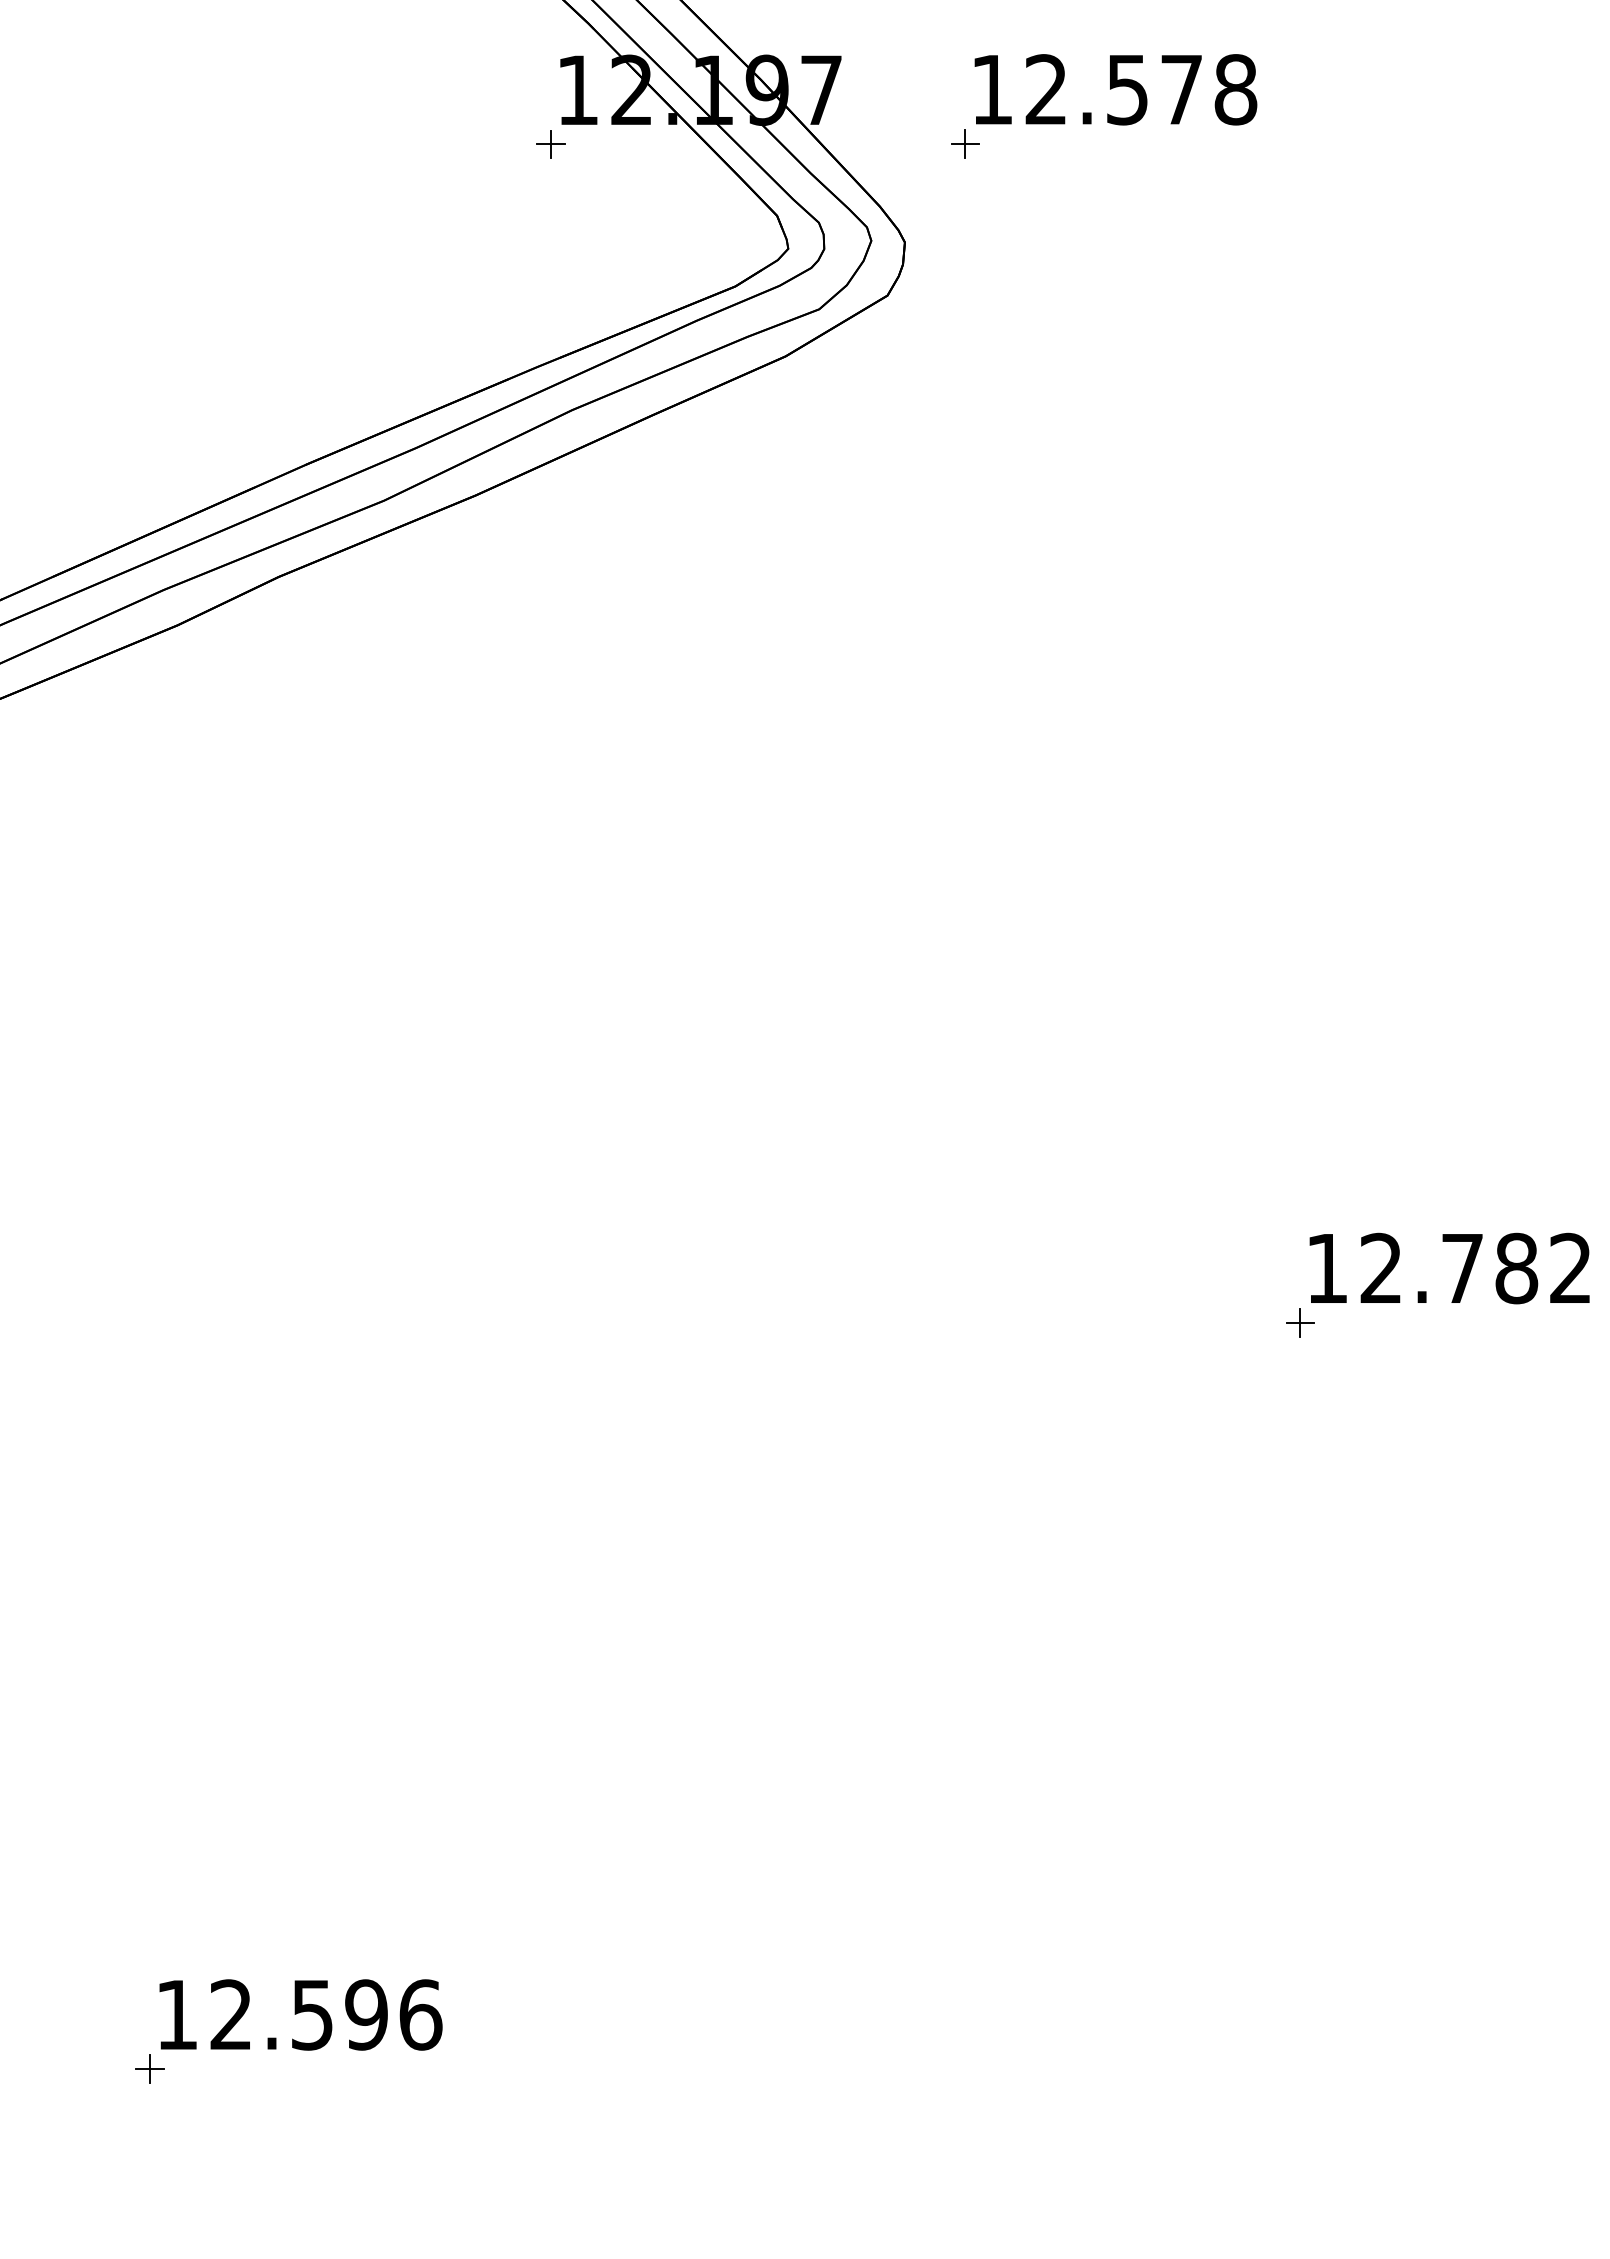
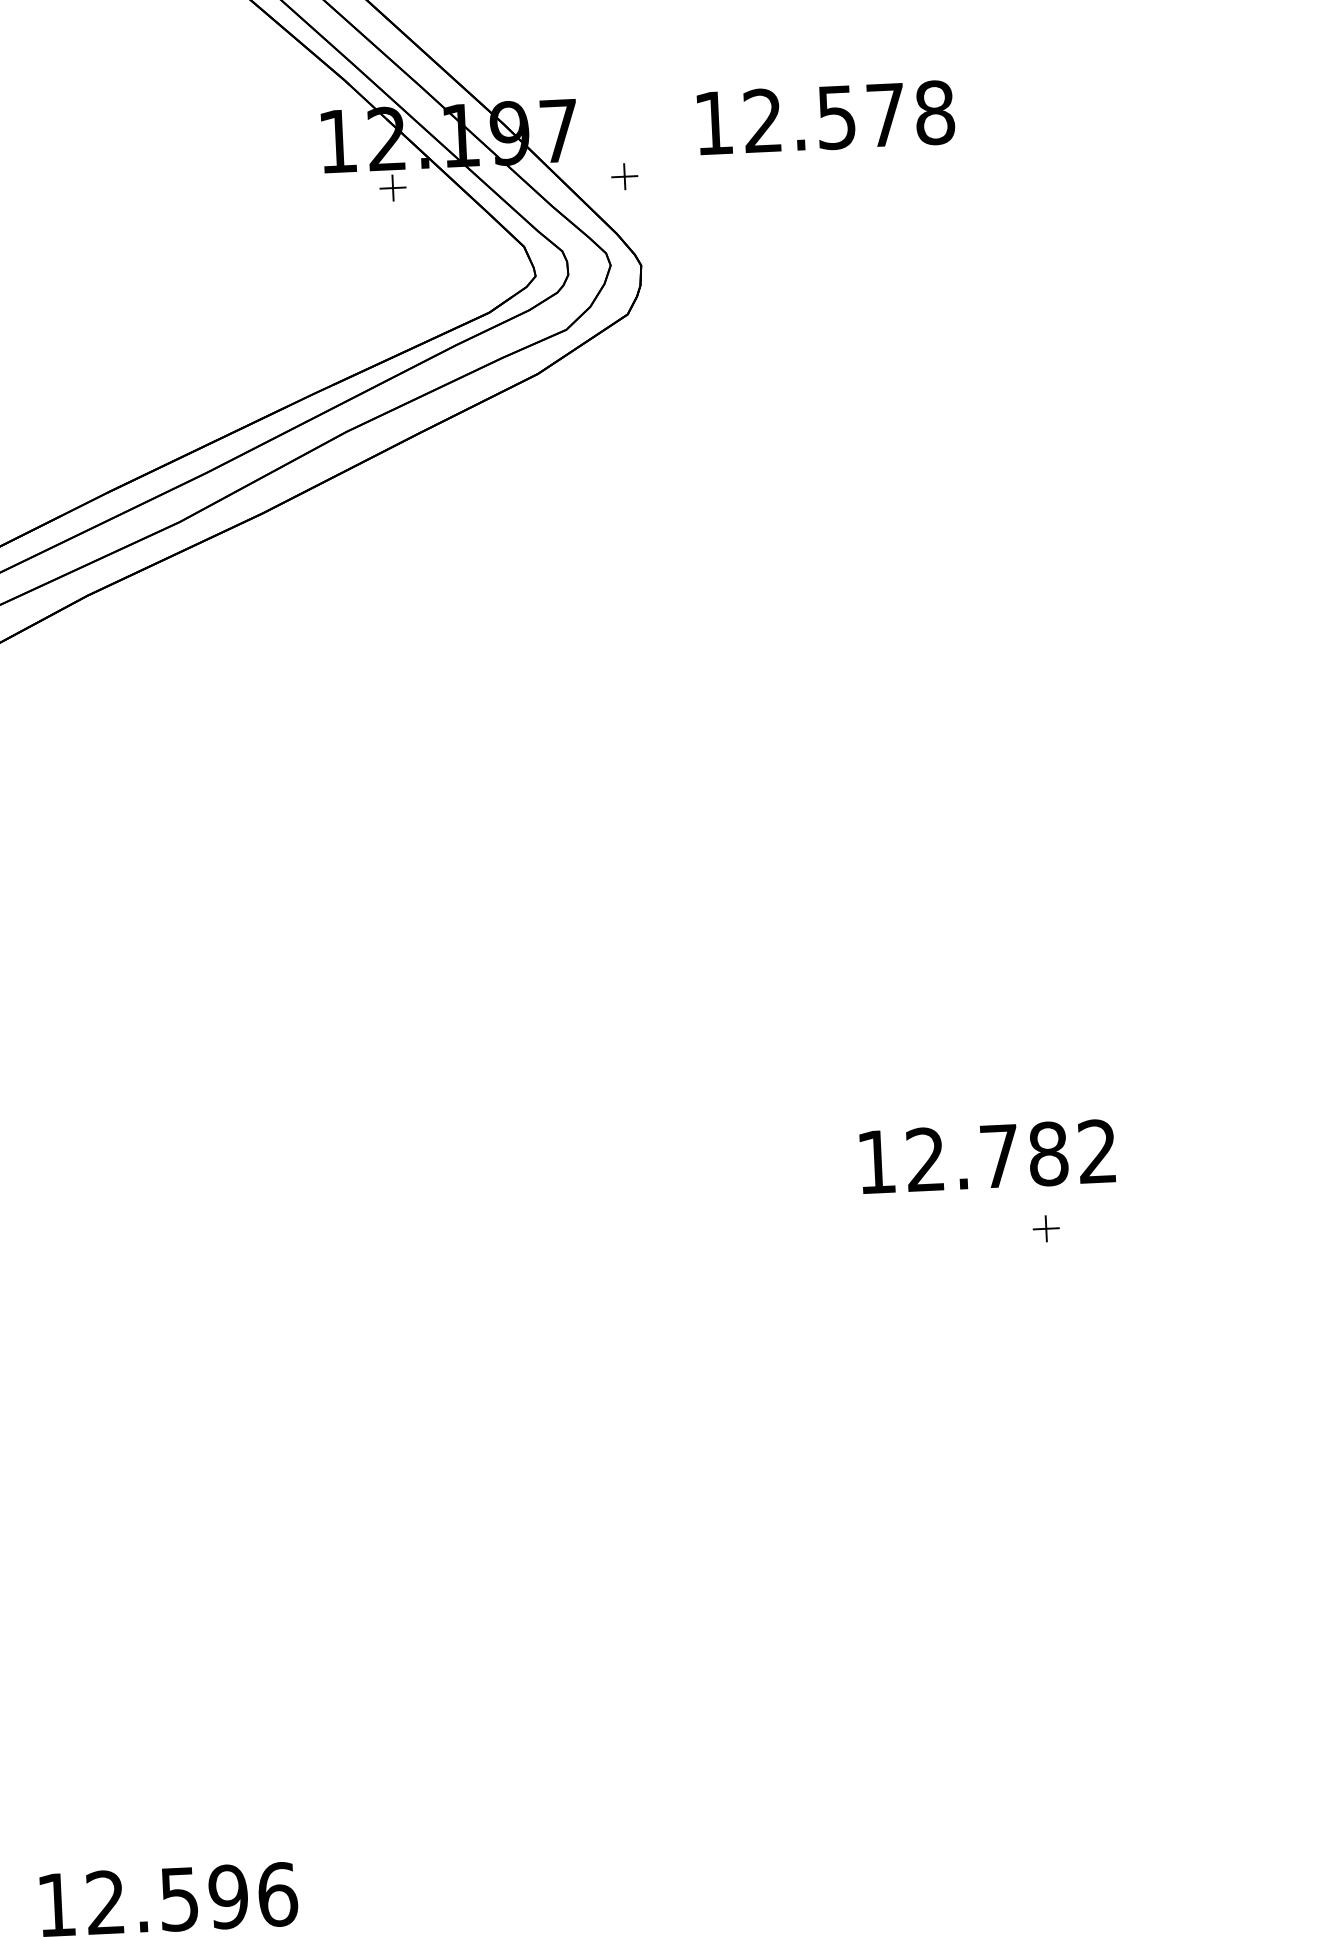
part: (965, 143) -> (624, 176), moved
part: (550, 144) -> (392, 188), moved
text: (1449, 1268) -> (987, 1156), moved

